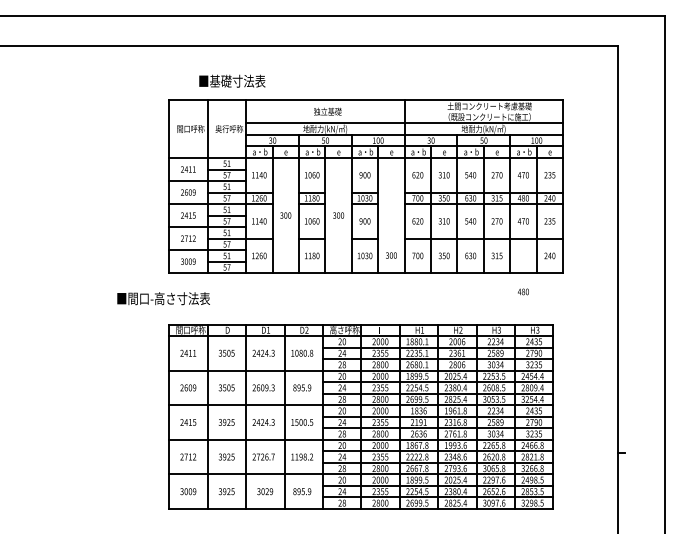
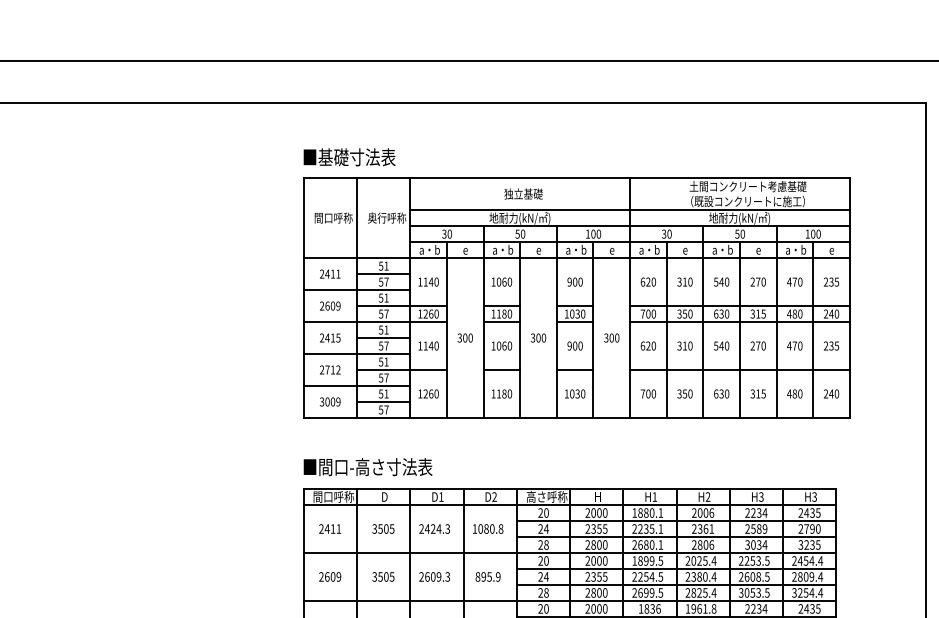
text: (232, 80) -> (349, 156), moved
text: (391, 255) -> (611, 337), moved
text: (523, 291) -> (794, 393), moved
text: (163, 298) -> (367, 466), moved

